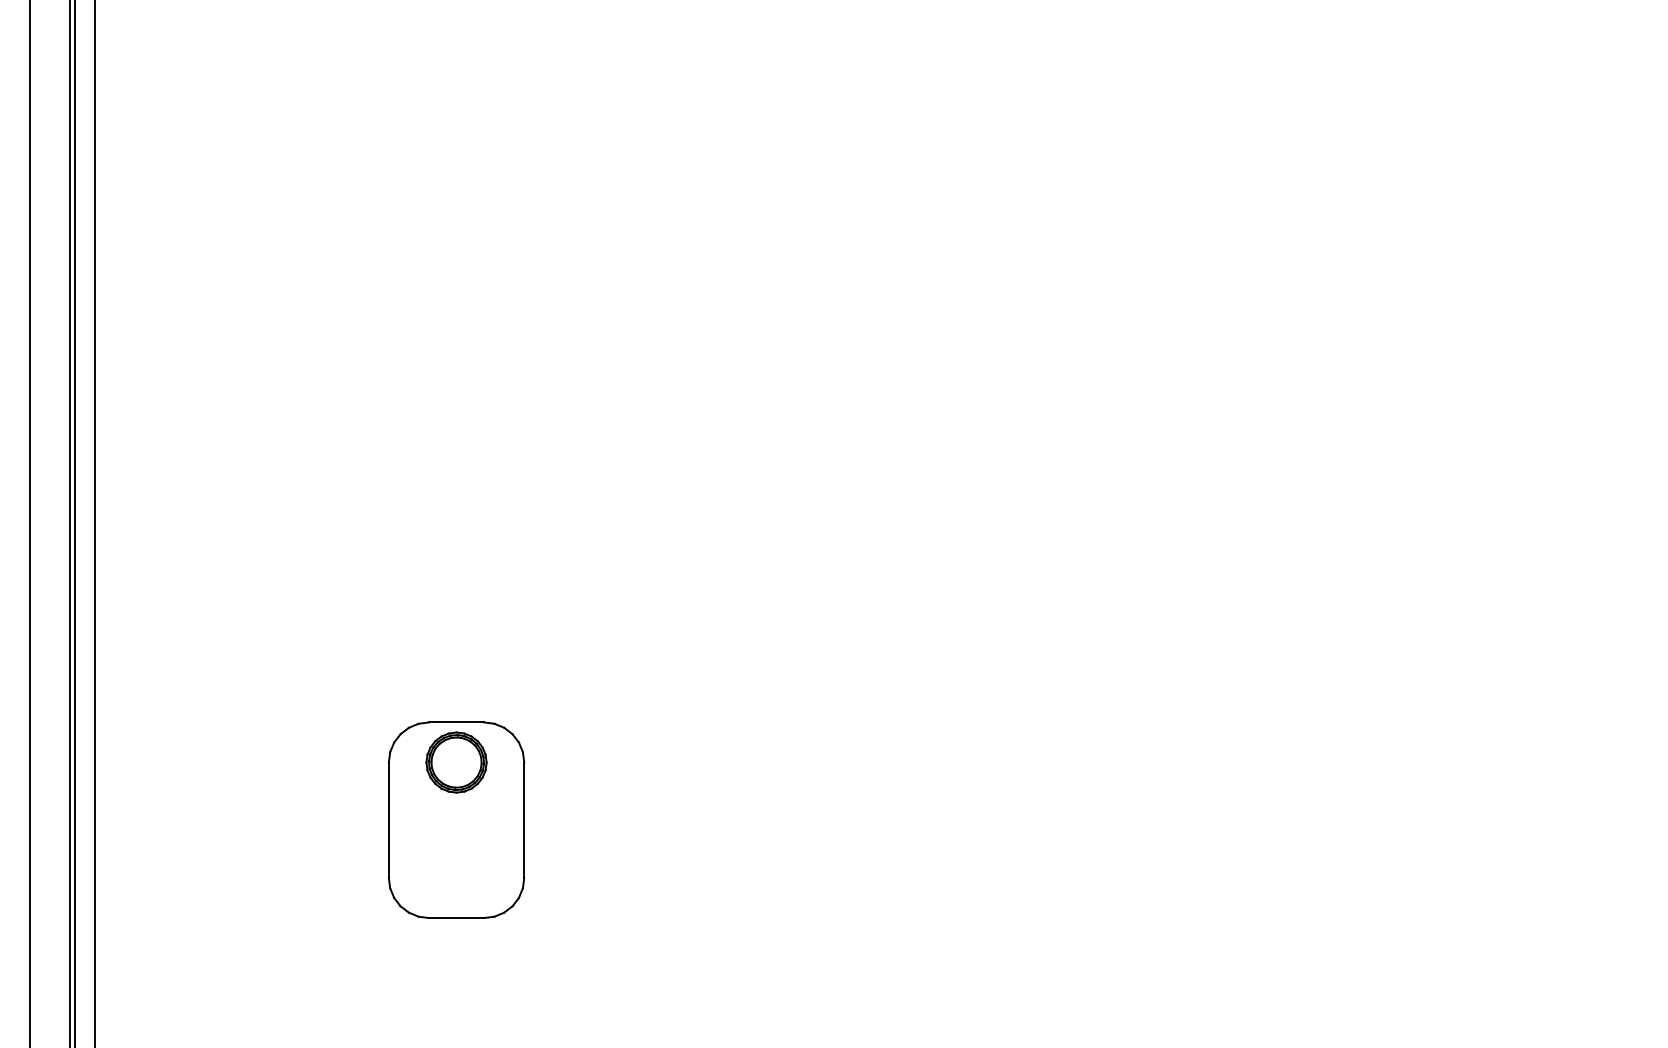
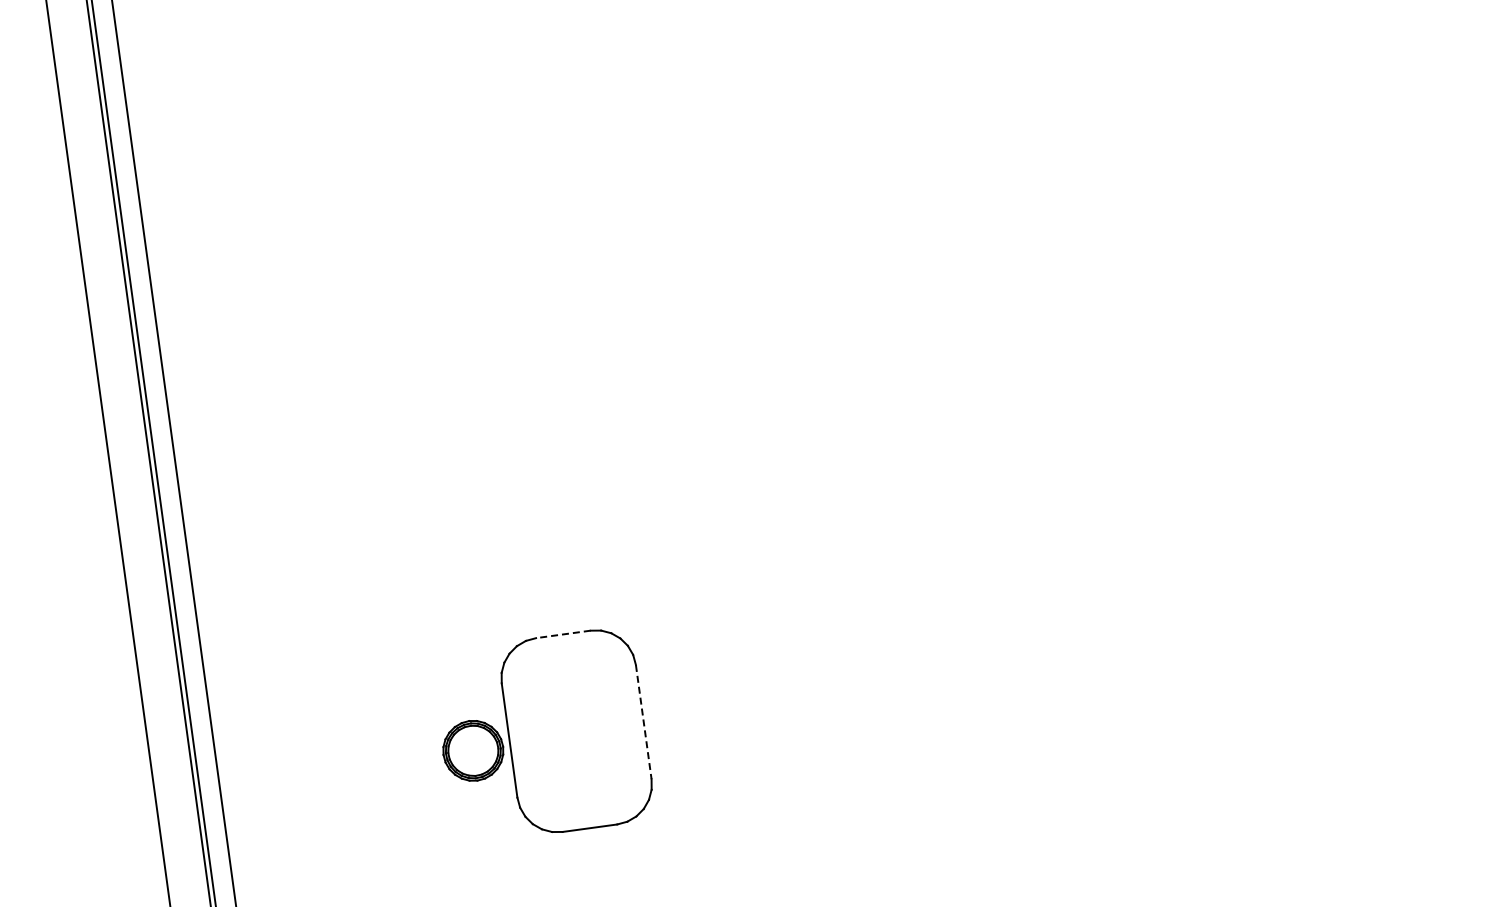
line: (456, 722) -> (563, 634), solid -> dashed
part: (456, 762) -> (473, 750), moved
line: (524, 820) -> (644, 722), solid -> dashed

